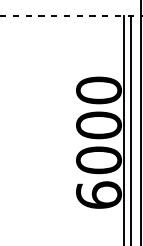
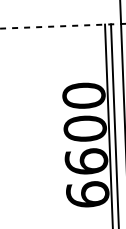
text: (98, 160) -> (86, 161), 6000 -> 6600

